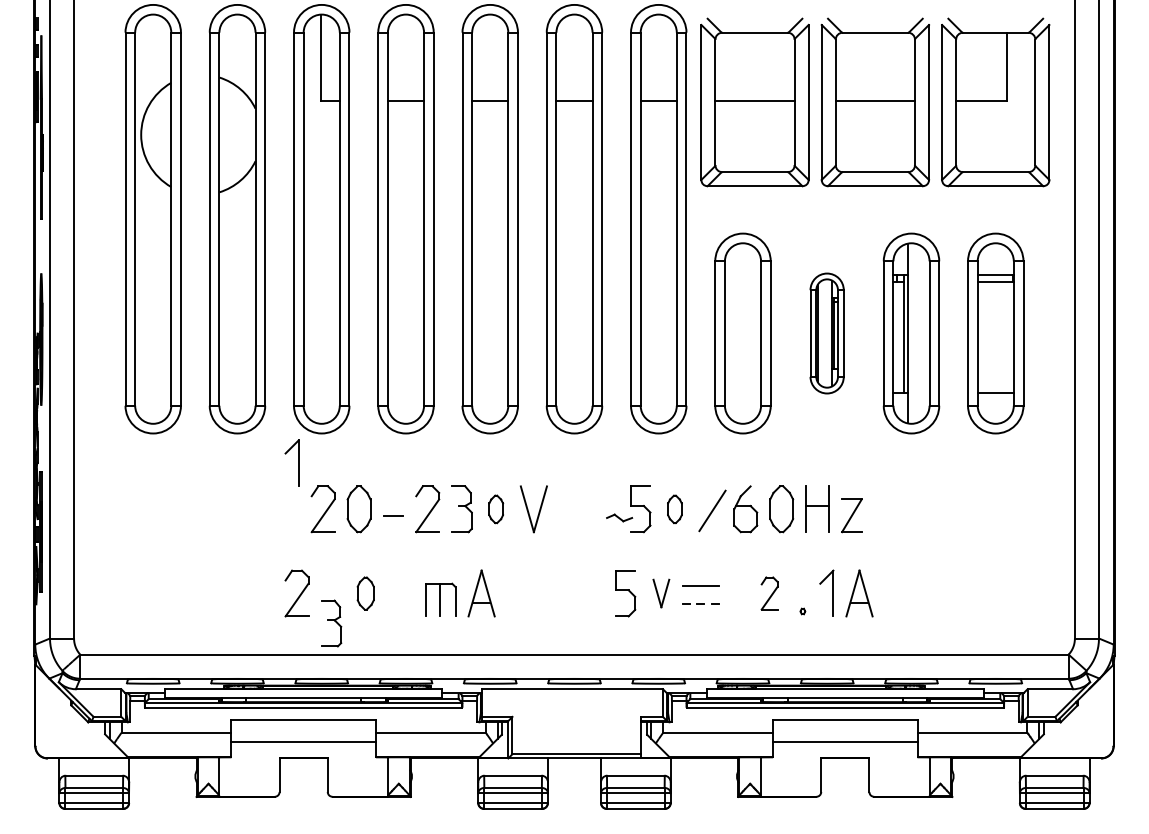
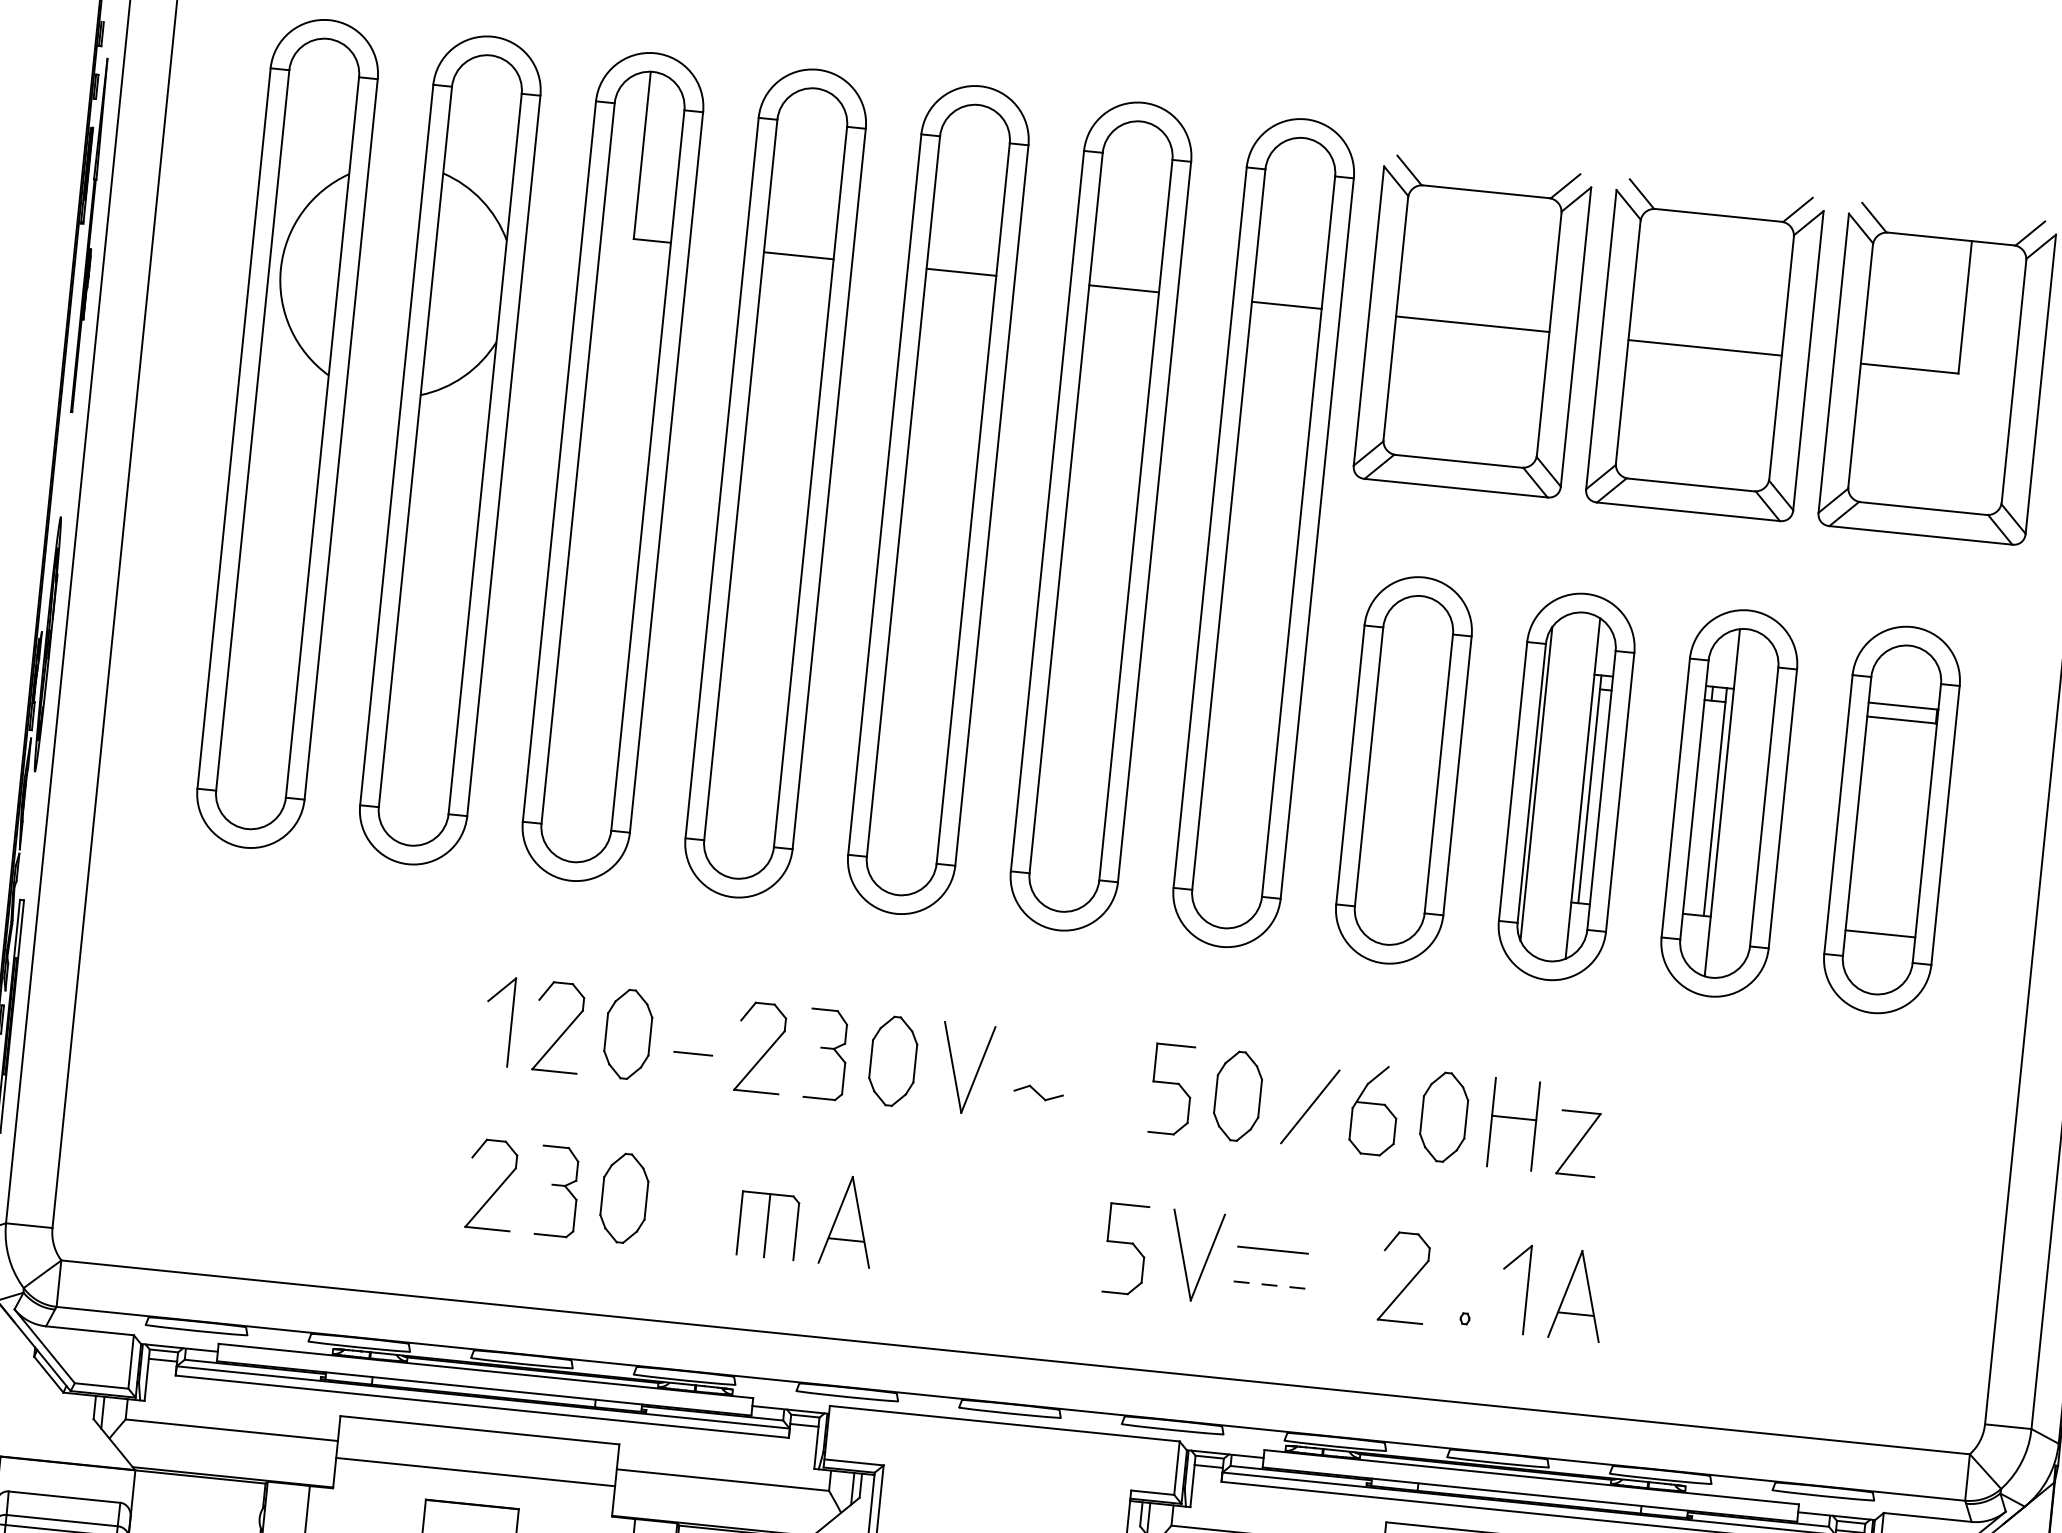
part: (826, 333) -> (1565, 786), size x1.67
part: (298, 462) -> (511, 1021), moved
part: (495, 509) -> (891, 1061), size x1.67
part: (674, 509) -> (1237, 1096), size x1.67
part: (619, 517) -> (1038, 1092), moved
part: (365, 593) -> (624, 1198), size x1.43
part: (661, 593) -> (1195, 1256), size x1.67
part: (769, 593) -> (1404, 1277), size x1.43
part: (331, 623) -> (558, 1191), moved

